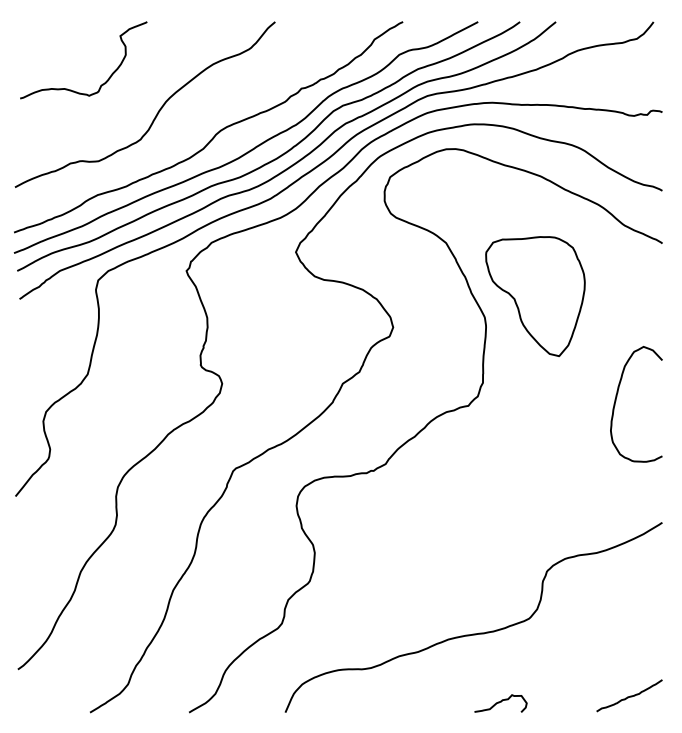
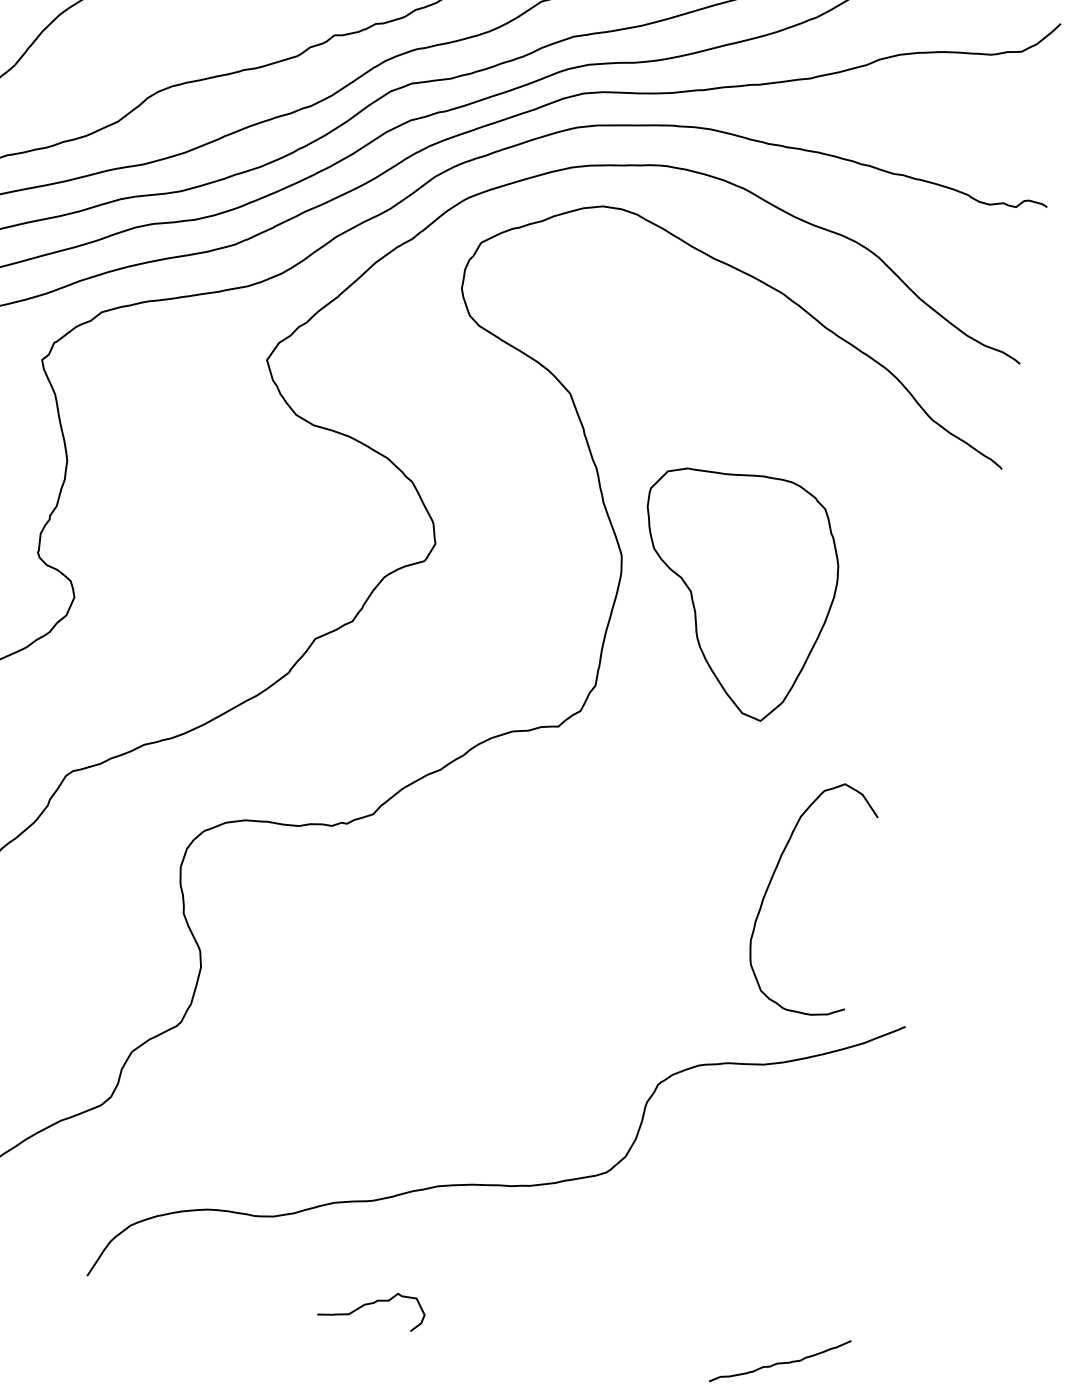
part: (535, 296) -> (733, 593), moved
curve: (616, 401) -> (772, 884), moved
curve: (500, 702) -> (372, 1304), moved

